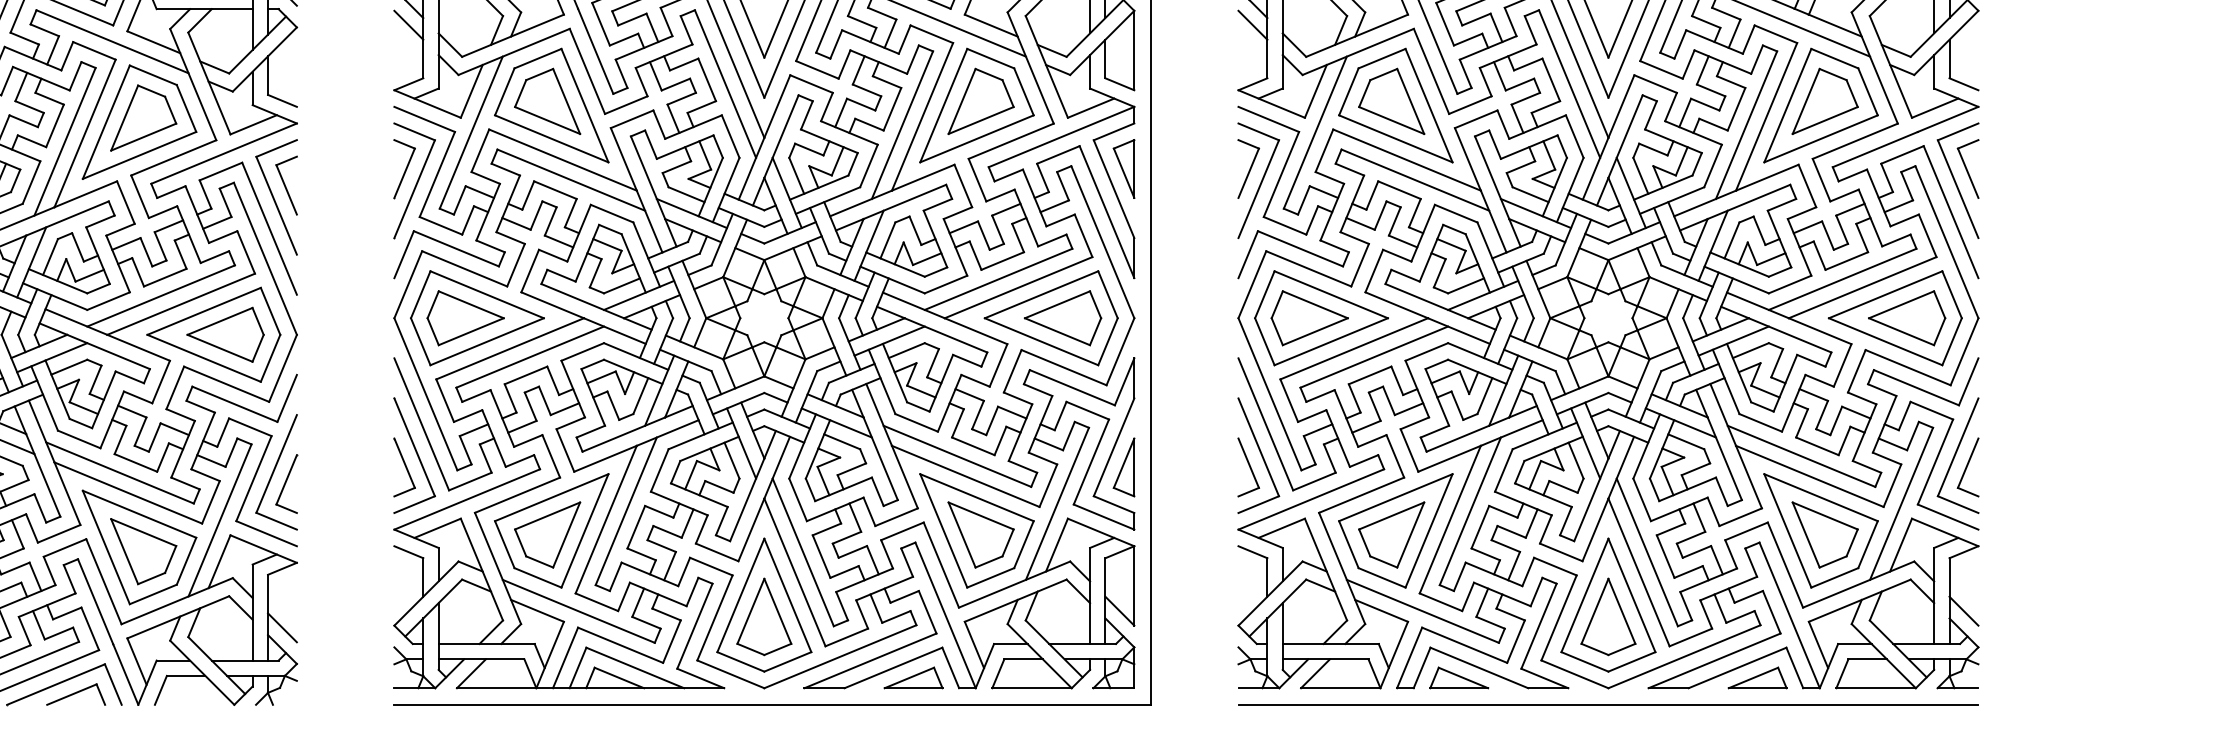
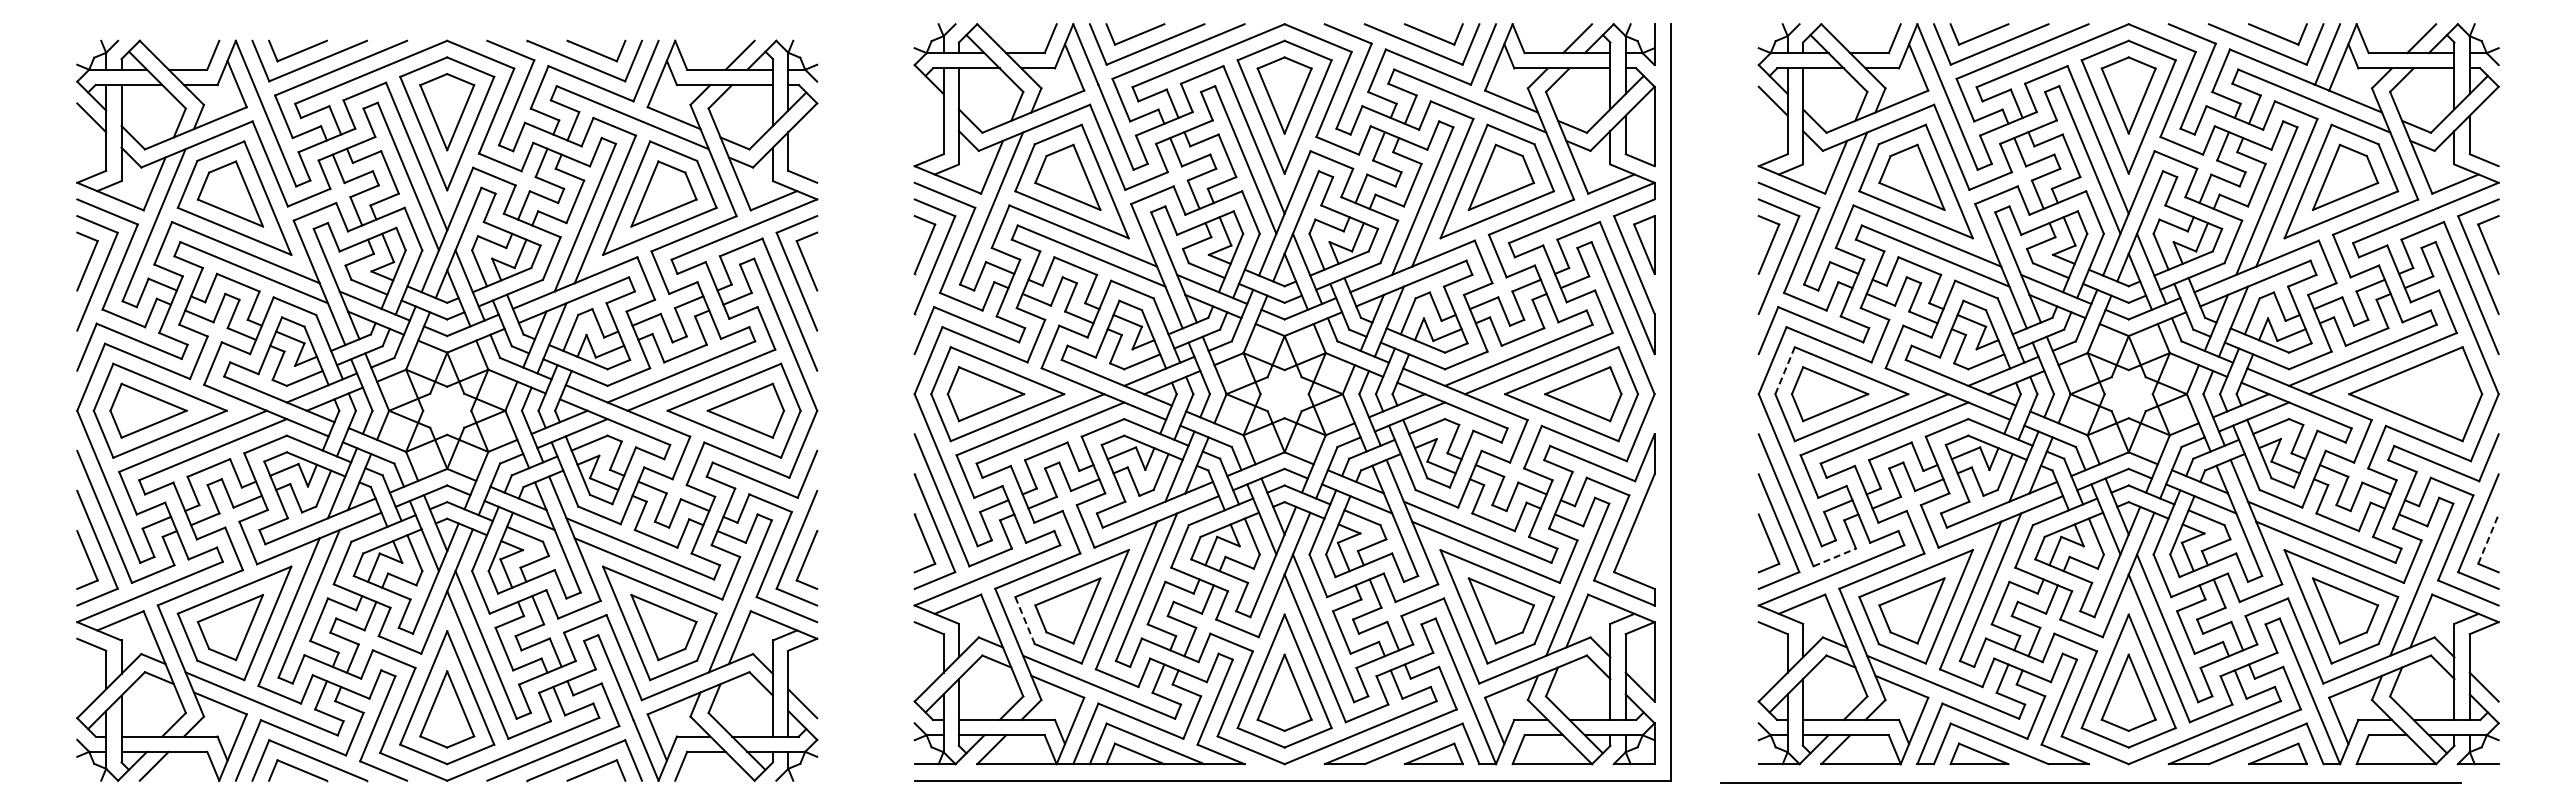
line: (408, 24) -> (928, 100), removed
line: (1264, 295) -> (1784, 371), solid -> dashed
part: (1907, 318) -> (2427, 394), removed
line: (1968, 463) -> (2488, 539), solid -> dashed
part: (1124, 467) -> (1644, 543), removed
line: (1315, 481) -> (1835, 557), solid -> dashed
line: (505, 545) -> (1025, 621), solid -> dashed
line: (1608, 704) -> (2090, 782), moved

